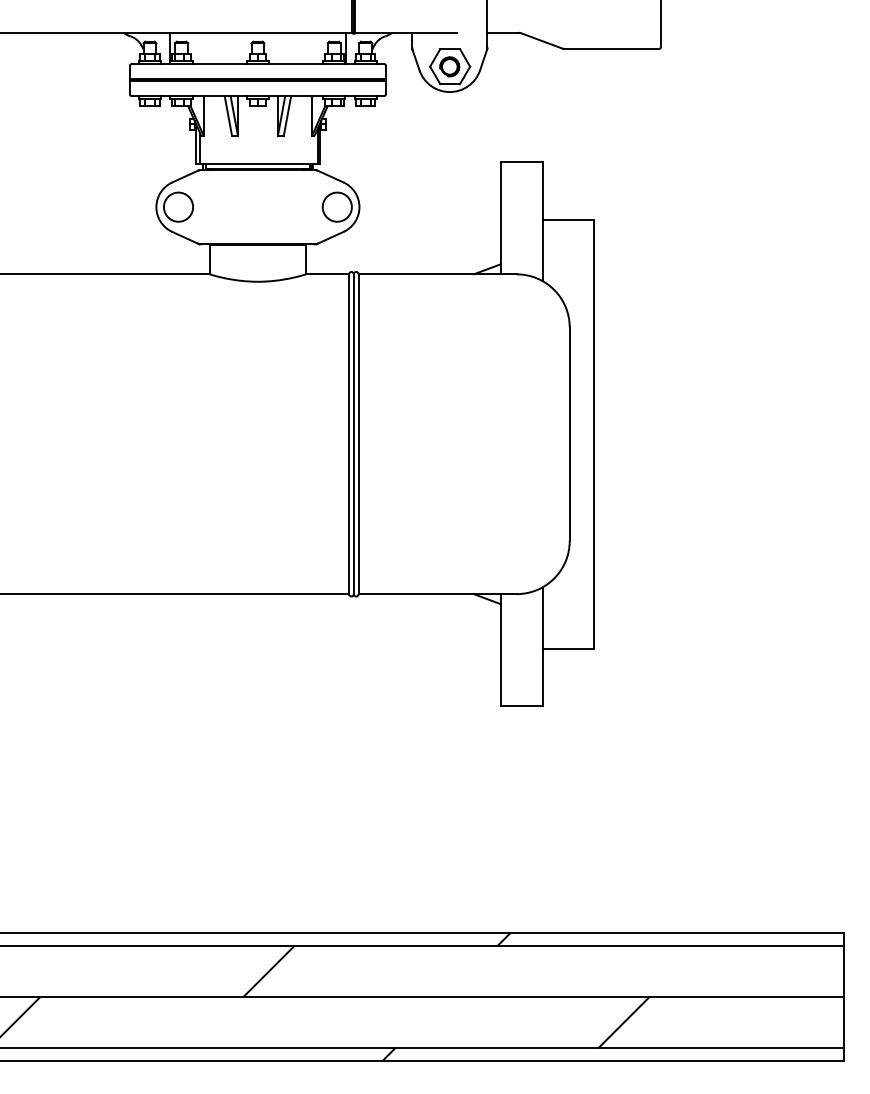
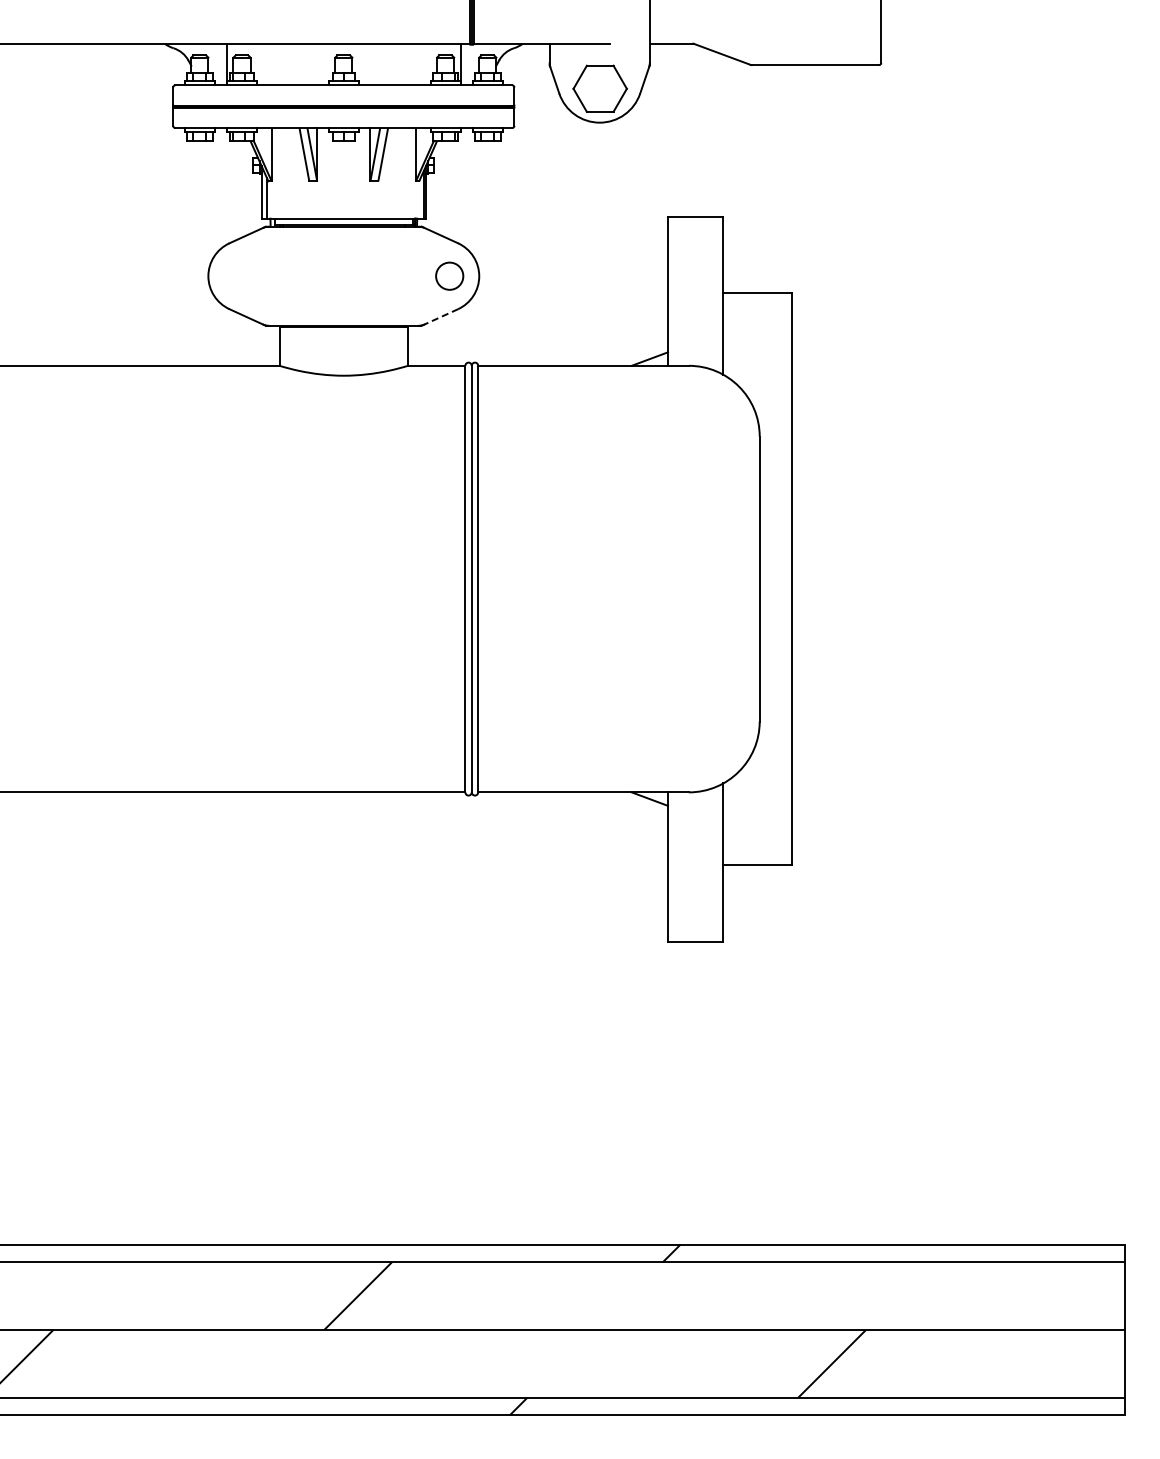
part: (449, 66) -> (599, 88), removed
circle: (178, 206) -> (237, 275), removed
circle: (337, 206) -> (449, 275), size x0.7
line: (330, 238) -> (440, 317), solid -> dashed

